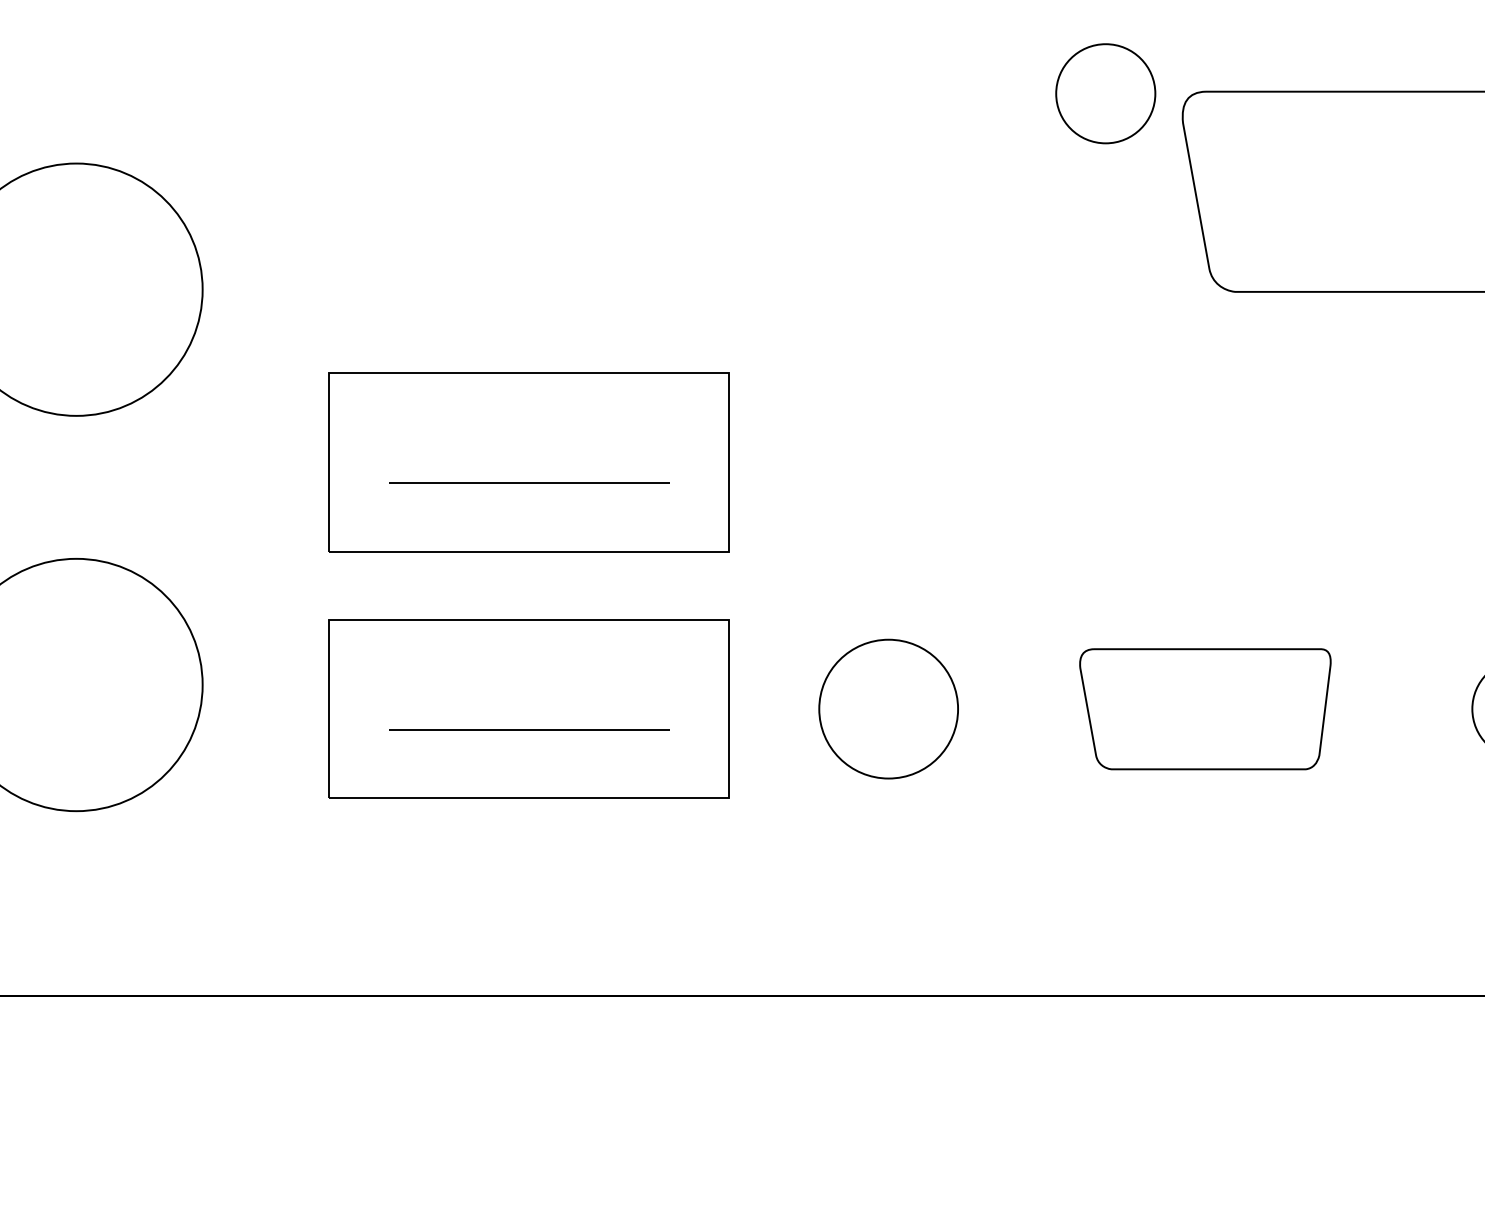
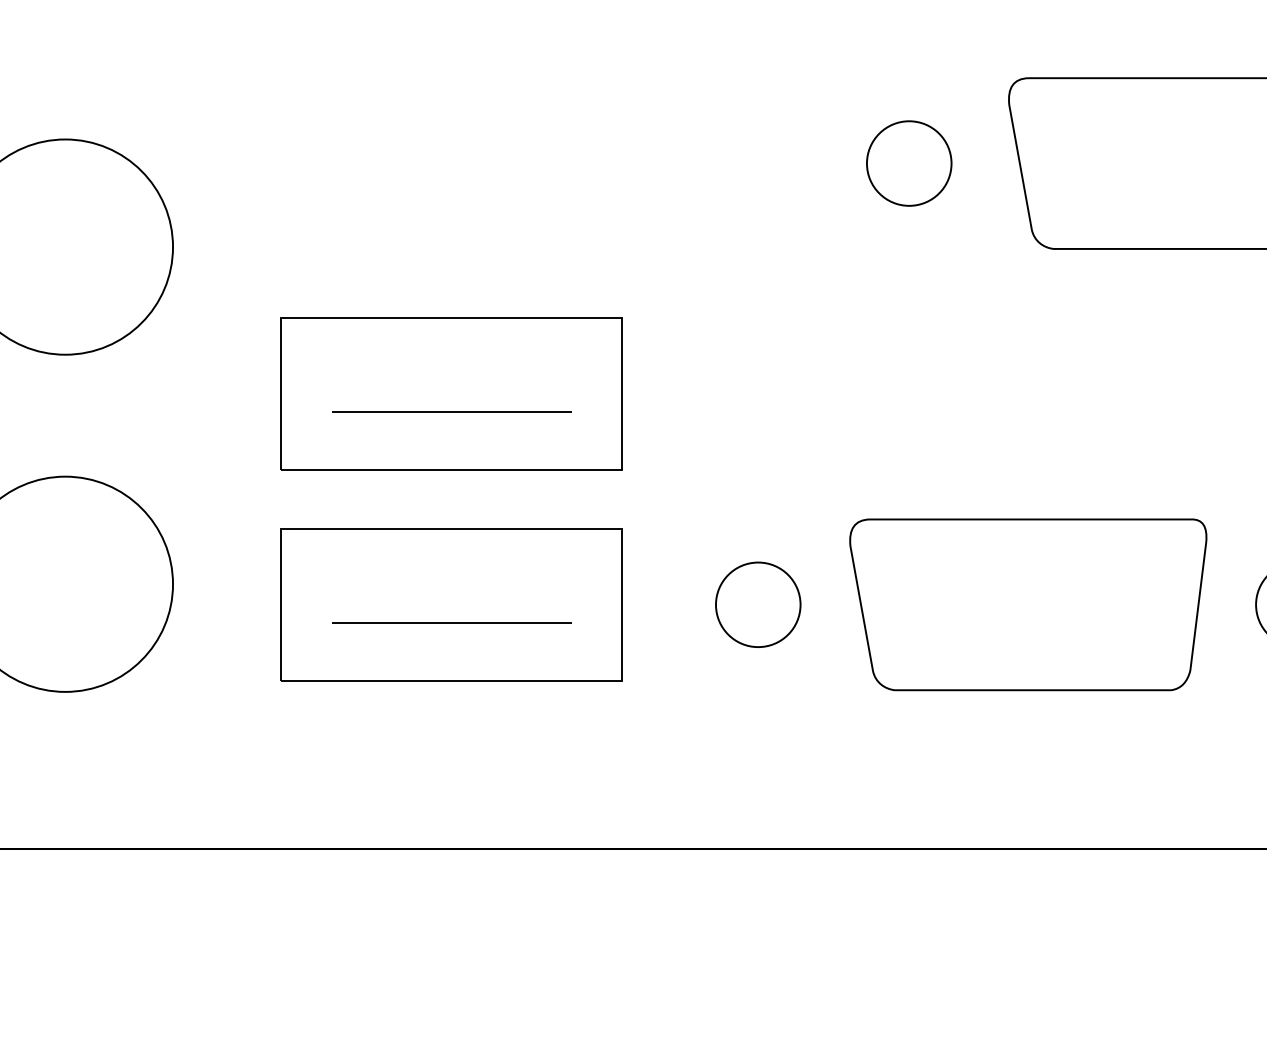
part: (1105, 93) -> (909, 163), moved
part: (888, 708) -> (758, 604), size x0.71
part: (1205, 709) -> (1028, 605), size x1.67

